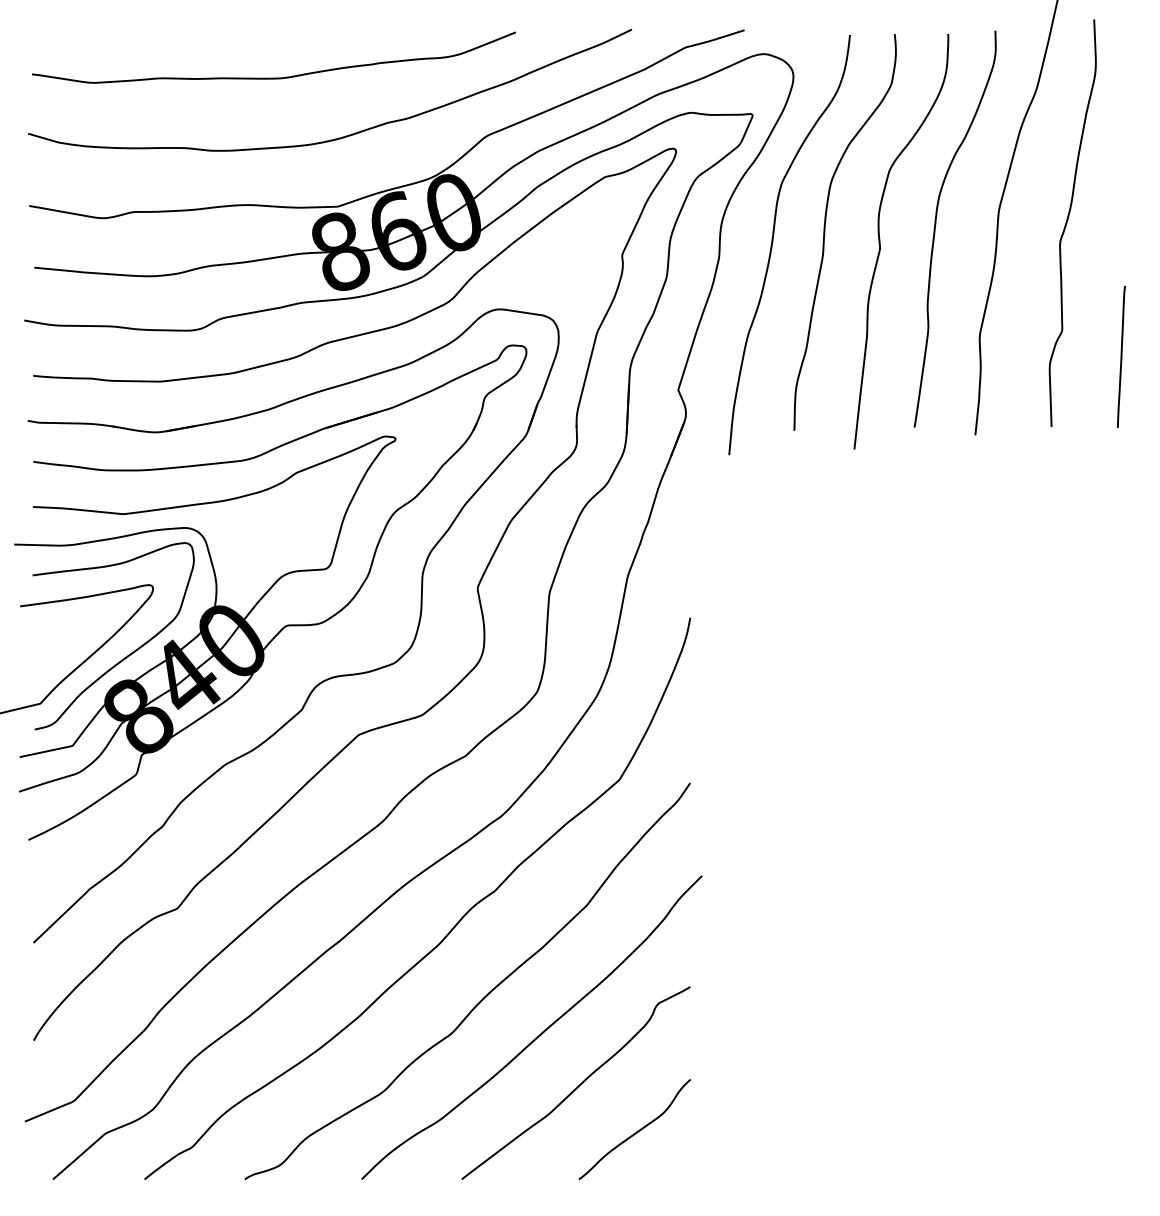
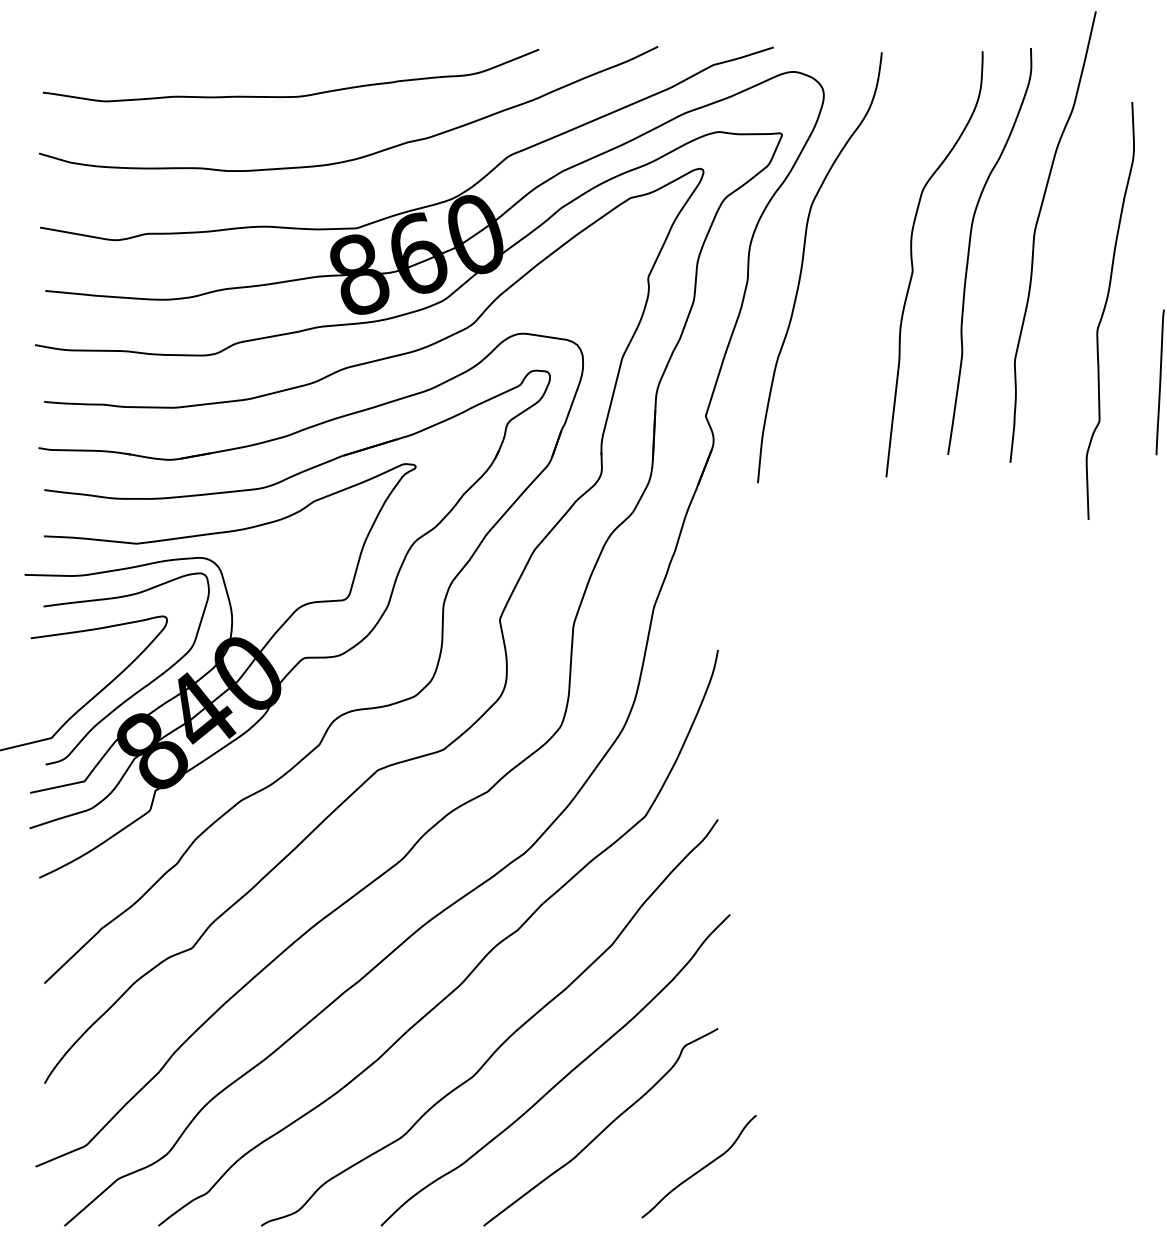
curve: (1068, 220) -> (1105, 308), moved
curve: (825, 232) -> (856, 254), removed
curve: (636, 1131) -> (700, 1168), moved

